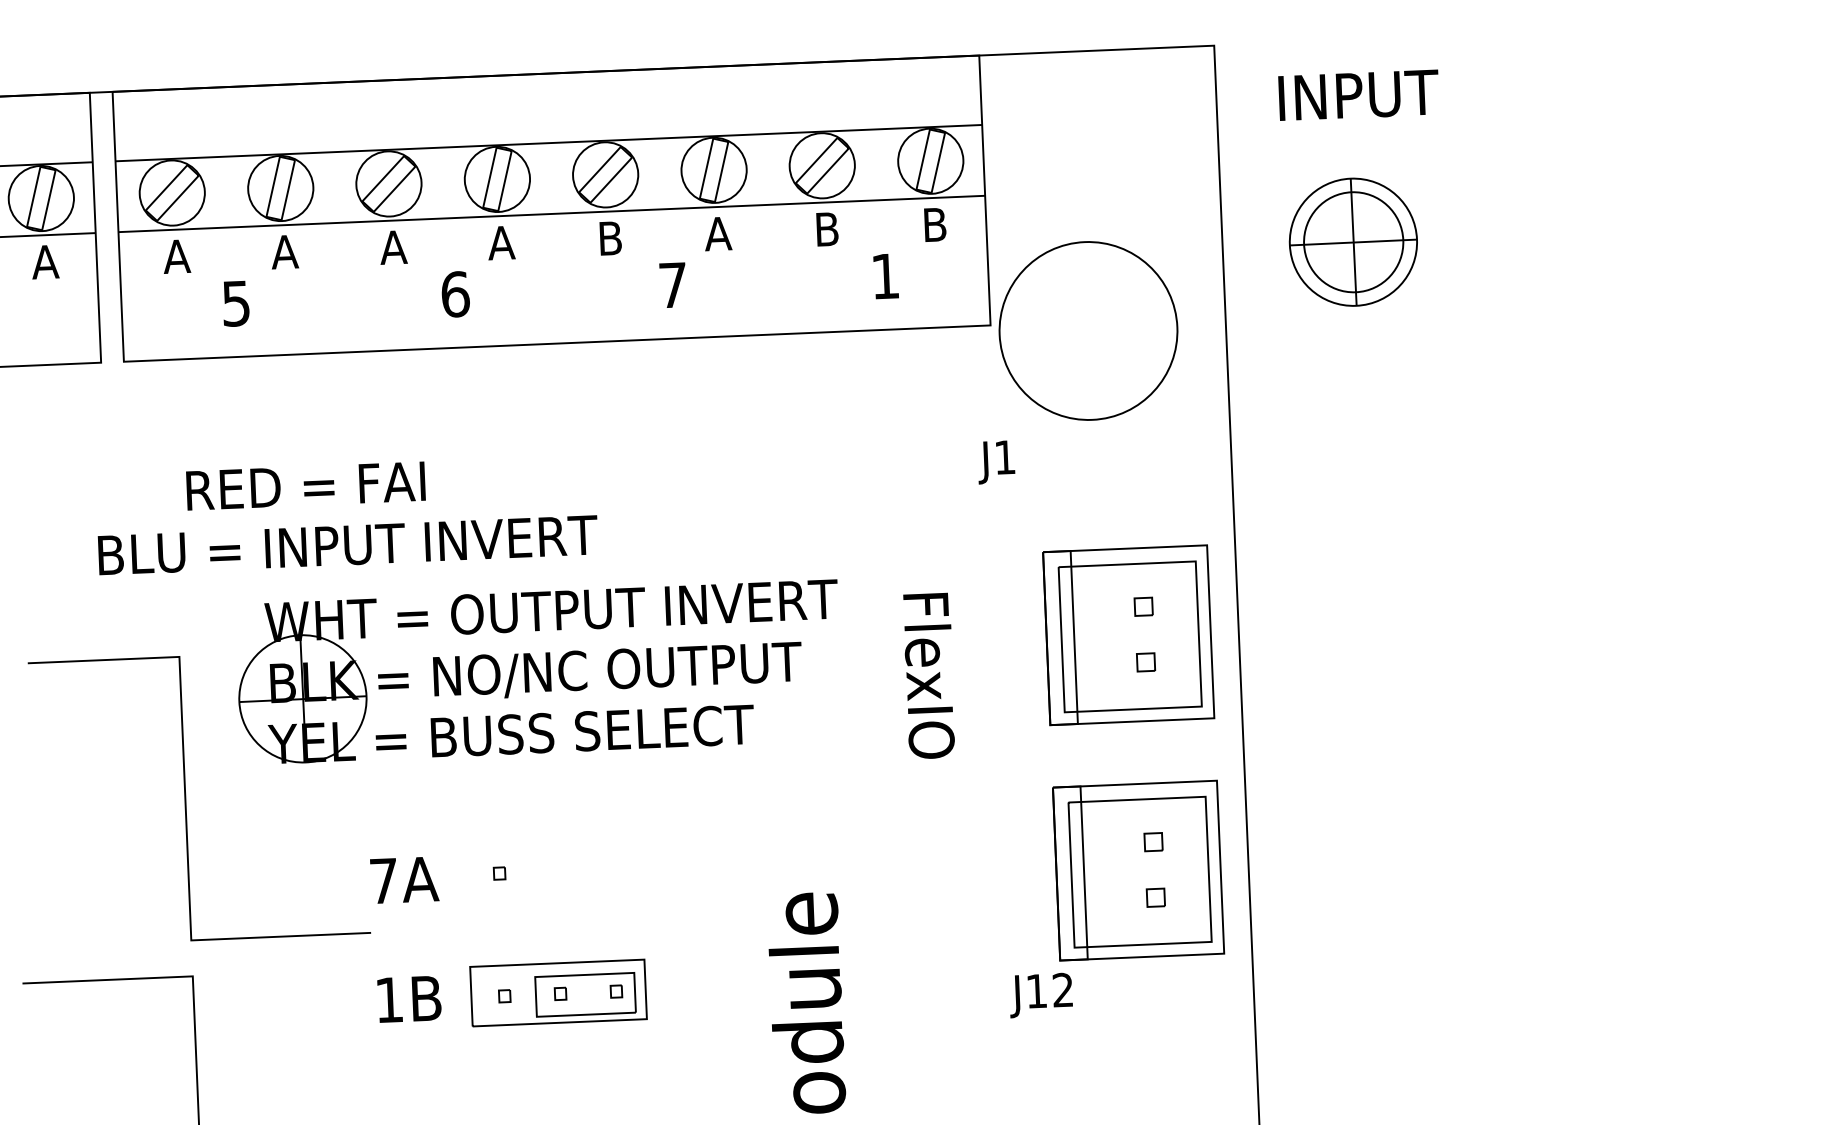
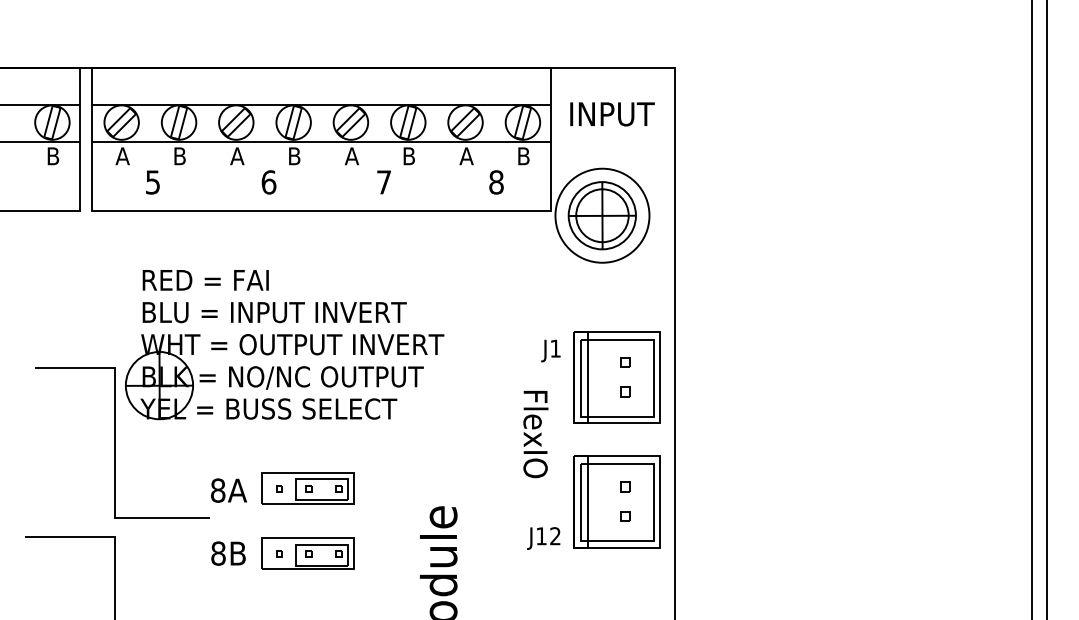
text: (1358, 95) -> (612, 114), moved
text: (826, 229) -> (466, 156), B -> A
text: (719, 234) -> (409, 156), A -> B
text: (609, 238) -> (351, 156), B -> A
part: (1351, 241) -> (601, 215), moved
text: (501, 243) -> (294, 156), A -> B
text: (284, 252) -> (179, 156), A -> B
text: (46, 262) -> (53, 156), A -> B
text: (885, 276) -> (496, 182), 1 -> 8
text: (995, 461) -> (550, 350), moved
text: (305, 486) -> (205, 280), moved
text: (347, 545) -> (274, 312), moved
part: (538, 673) -> (284, 377), moved
text: (928, 676) -> (535, 434), moved
part: (552, 869) -> (307, 488), added
text: (384, 880) -> (218, 490), 7A -> 8A
text: (1040, 995) -> (543, 538), moved
text: (389, 999) -> (218, 553), 1B -> 8B

